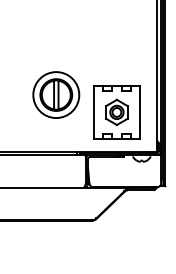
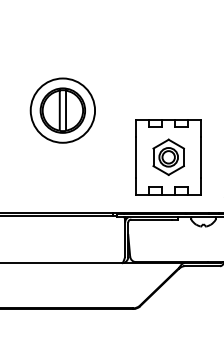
part: (56, 94) -> (63, 109), moved

